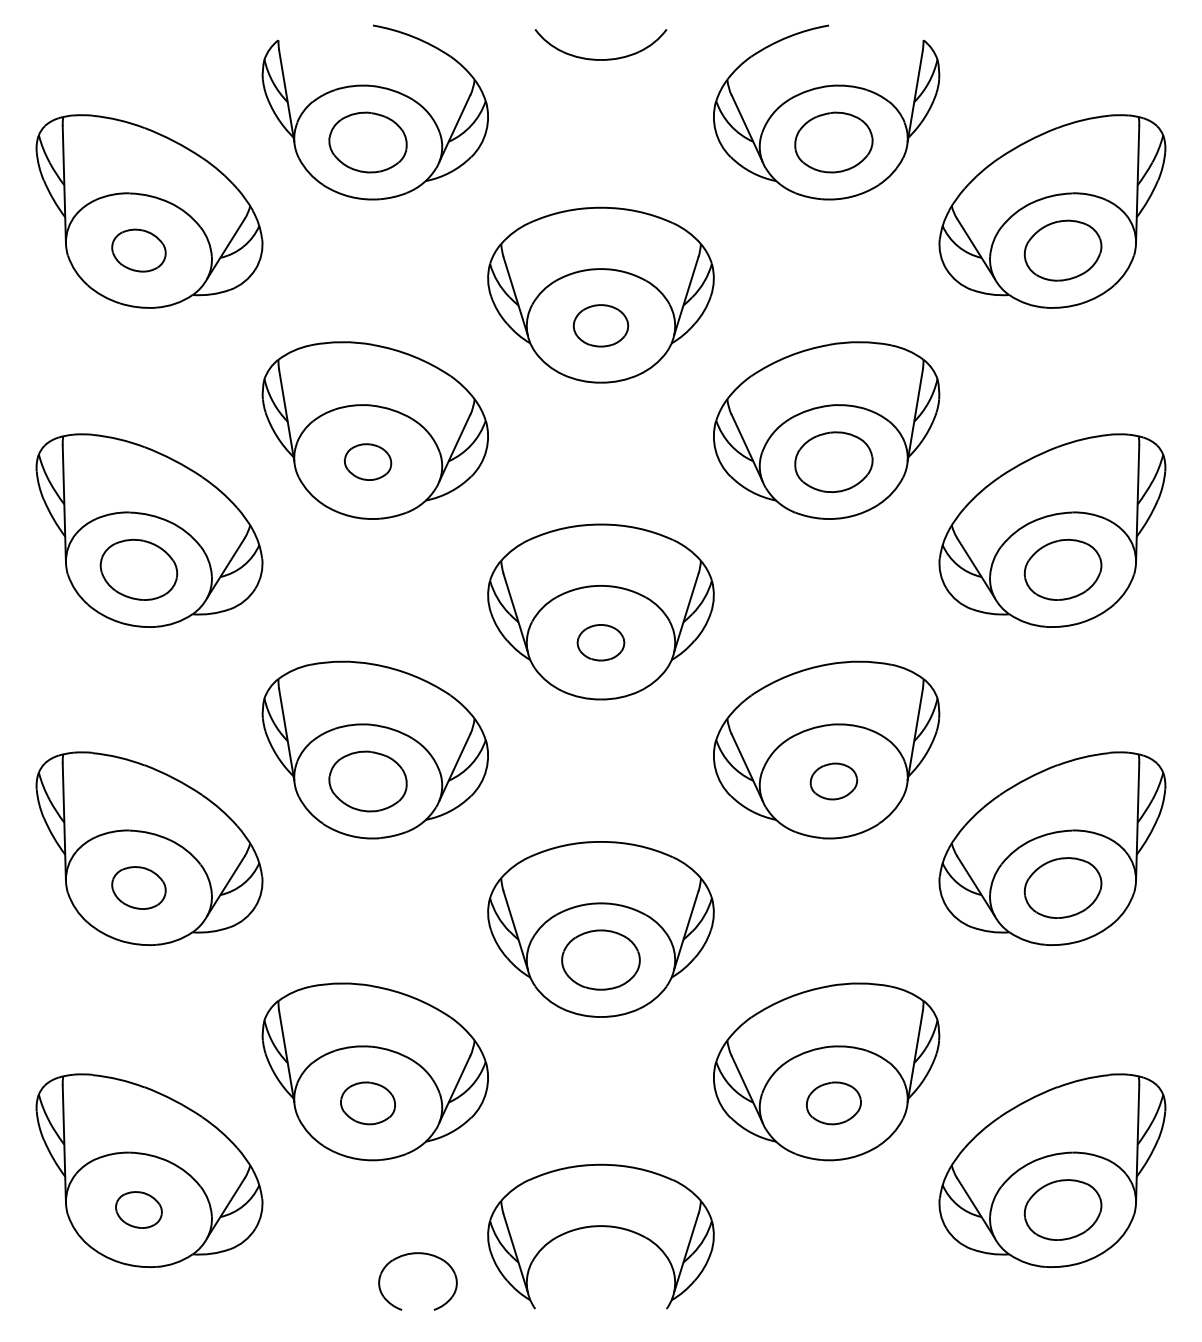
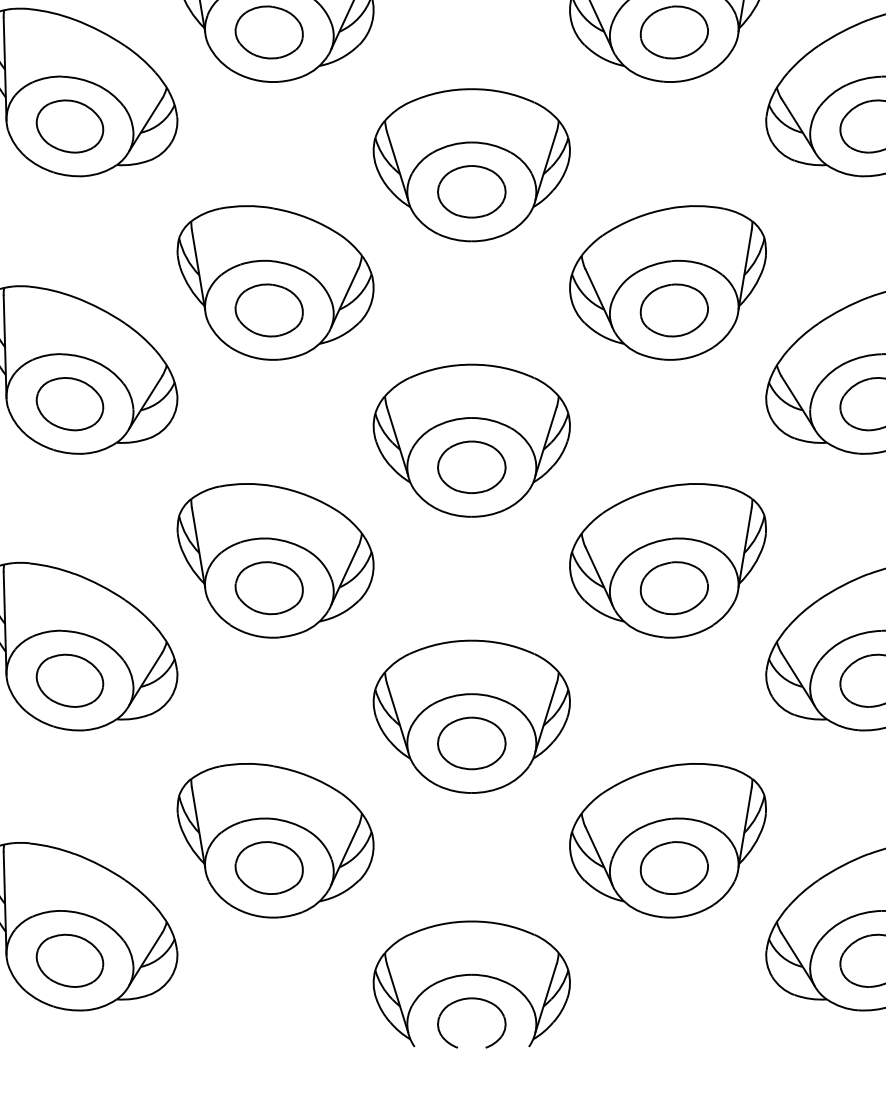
part: (138, 250) -> (69, 126), size x1.43
part: (600, 325) -> (471, 191), size x1.43
part: (367, 461) -> (268, 309), size x1.67
part: (600, 642) -> (471, 467), size x1.67
part: (833, 781) -> (674, 588), size x1.67
part: (138, 887) -> (69, 680), size x1.43
part: (367, 1103) -> (268, 868), size x1.43
part: (833, 1103) -> (674, 868), size x1.43
part: (138, 1209) -> (69, 960), size x1.67
part: (417, 1254) -> (471, 999), moved

